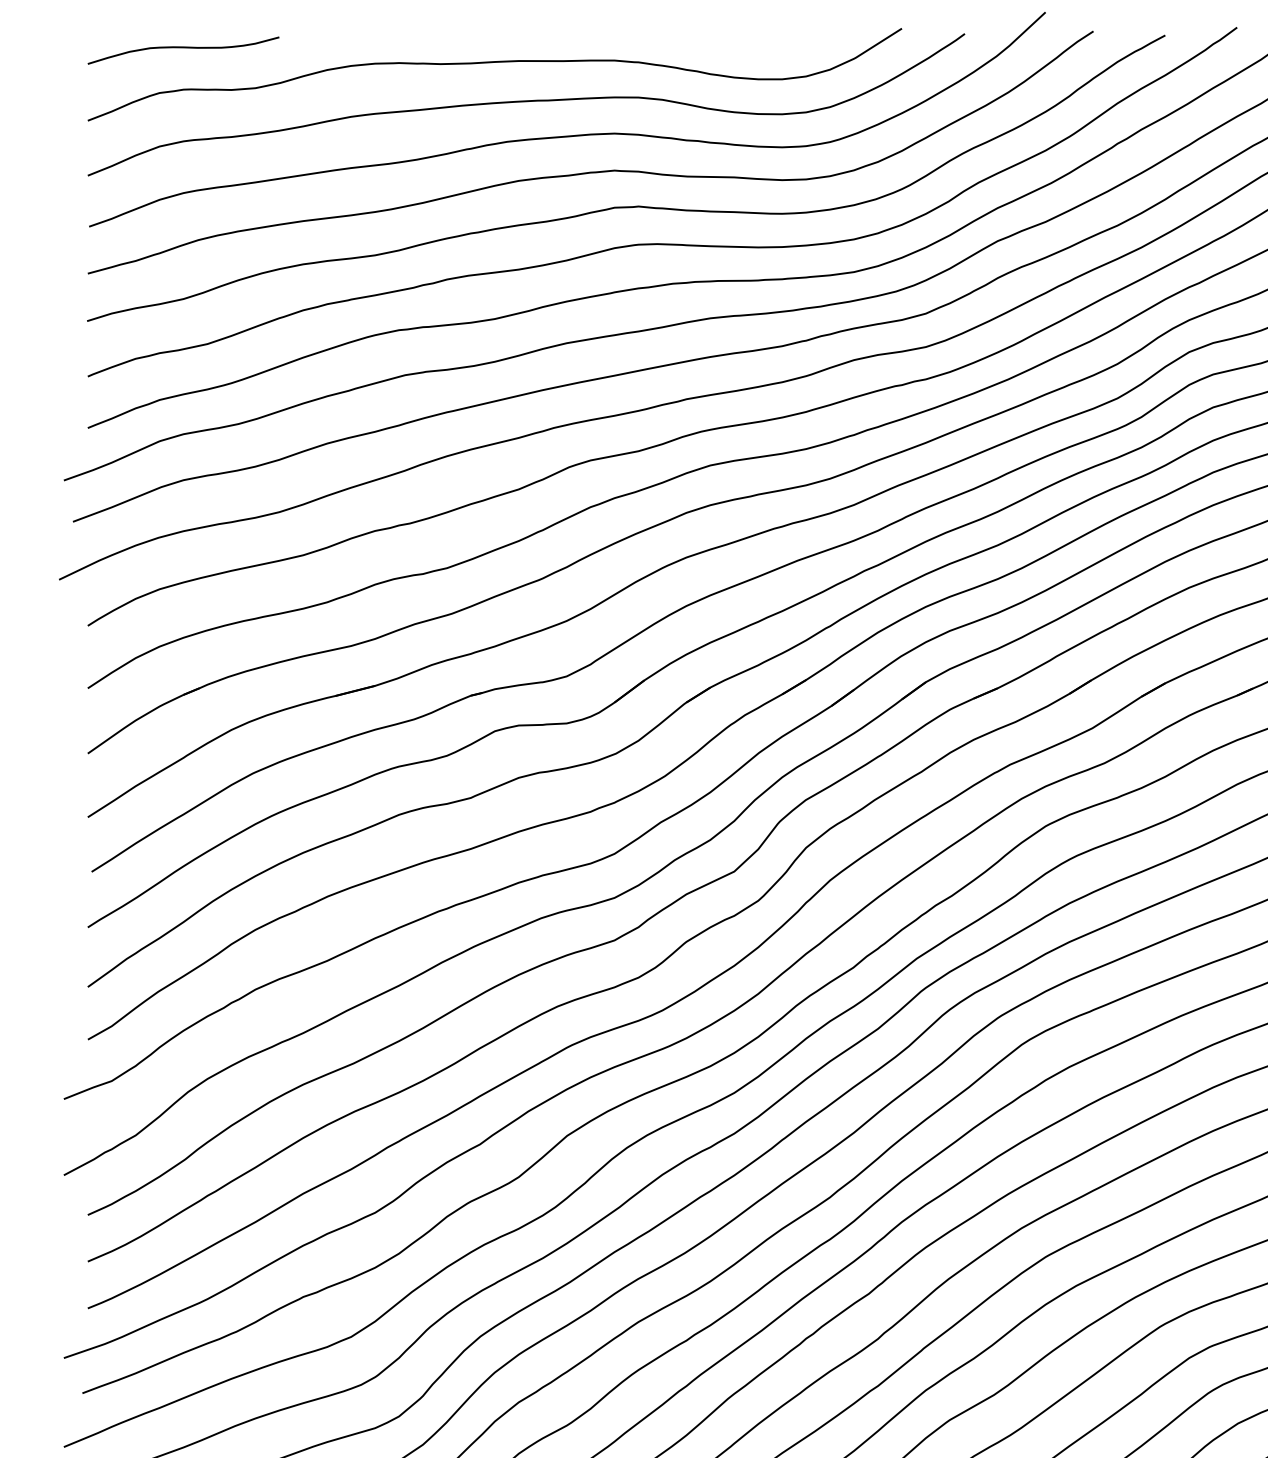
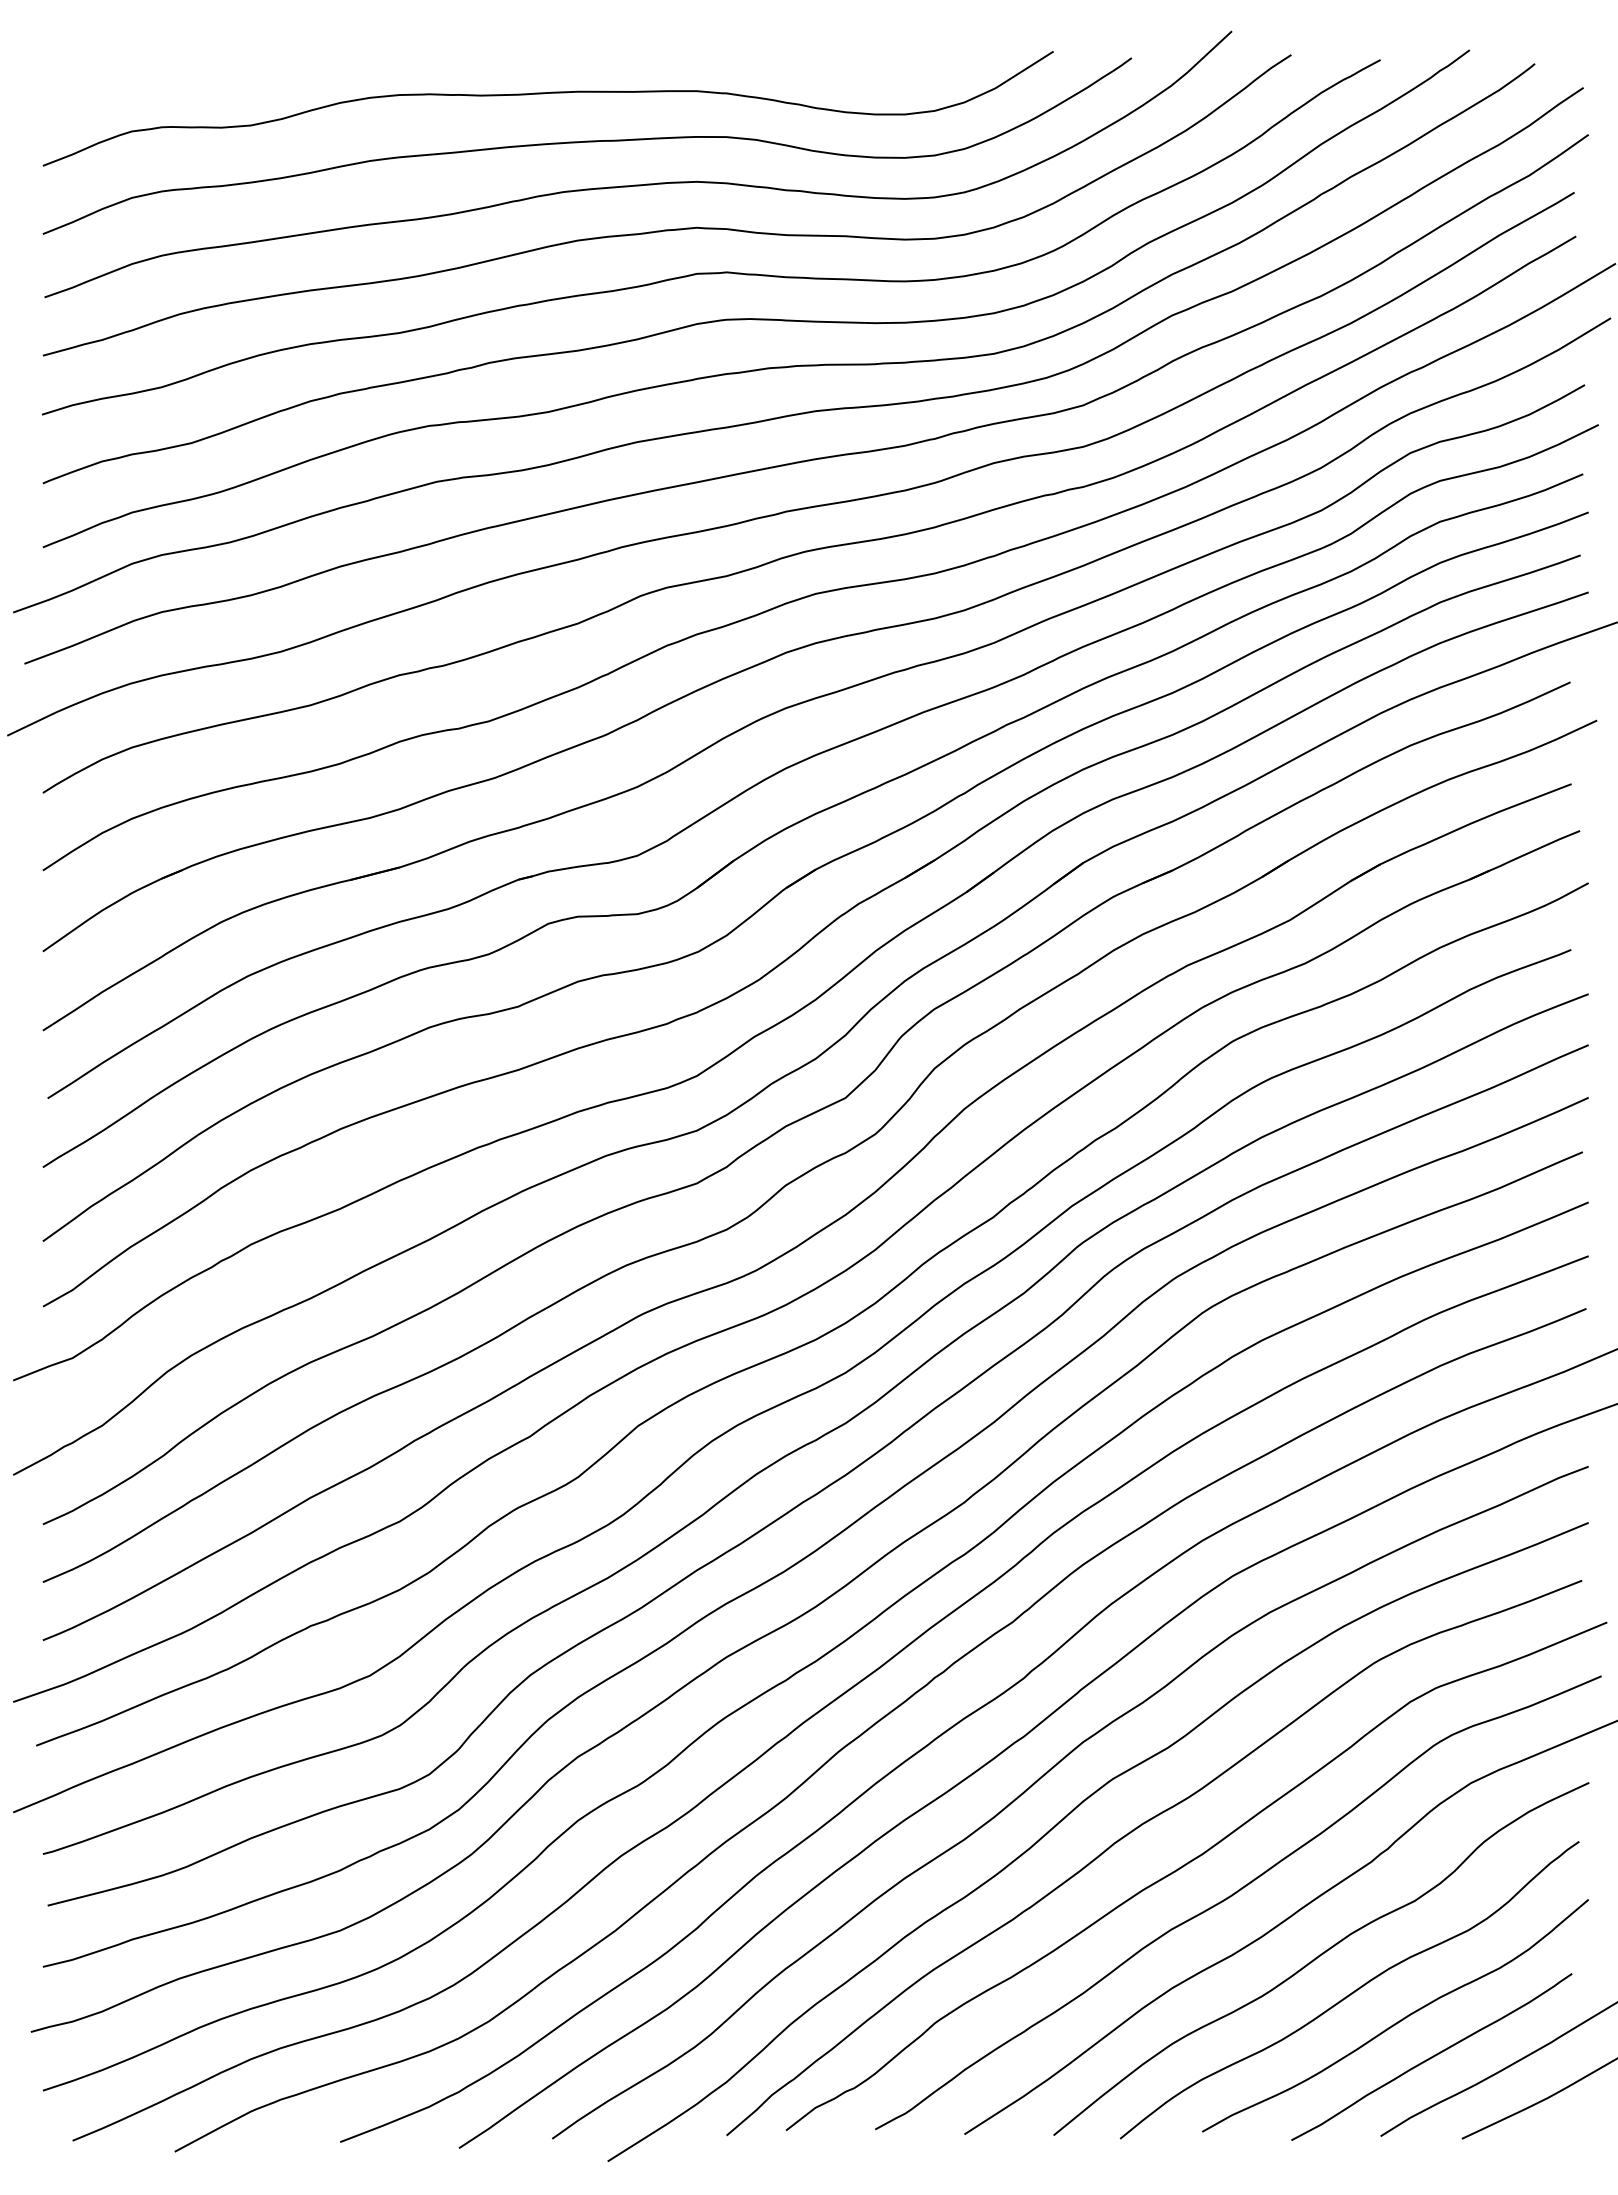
curve: (183, 47) -> (161, 75), removed

